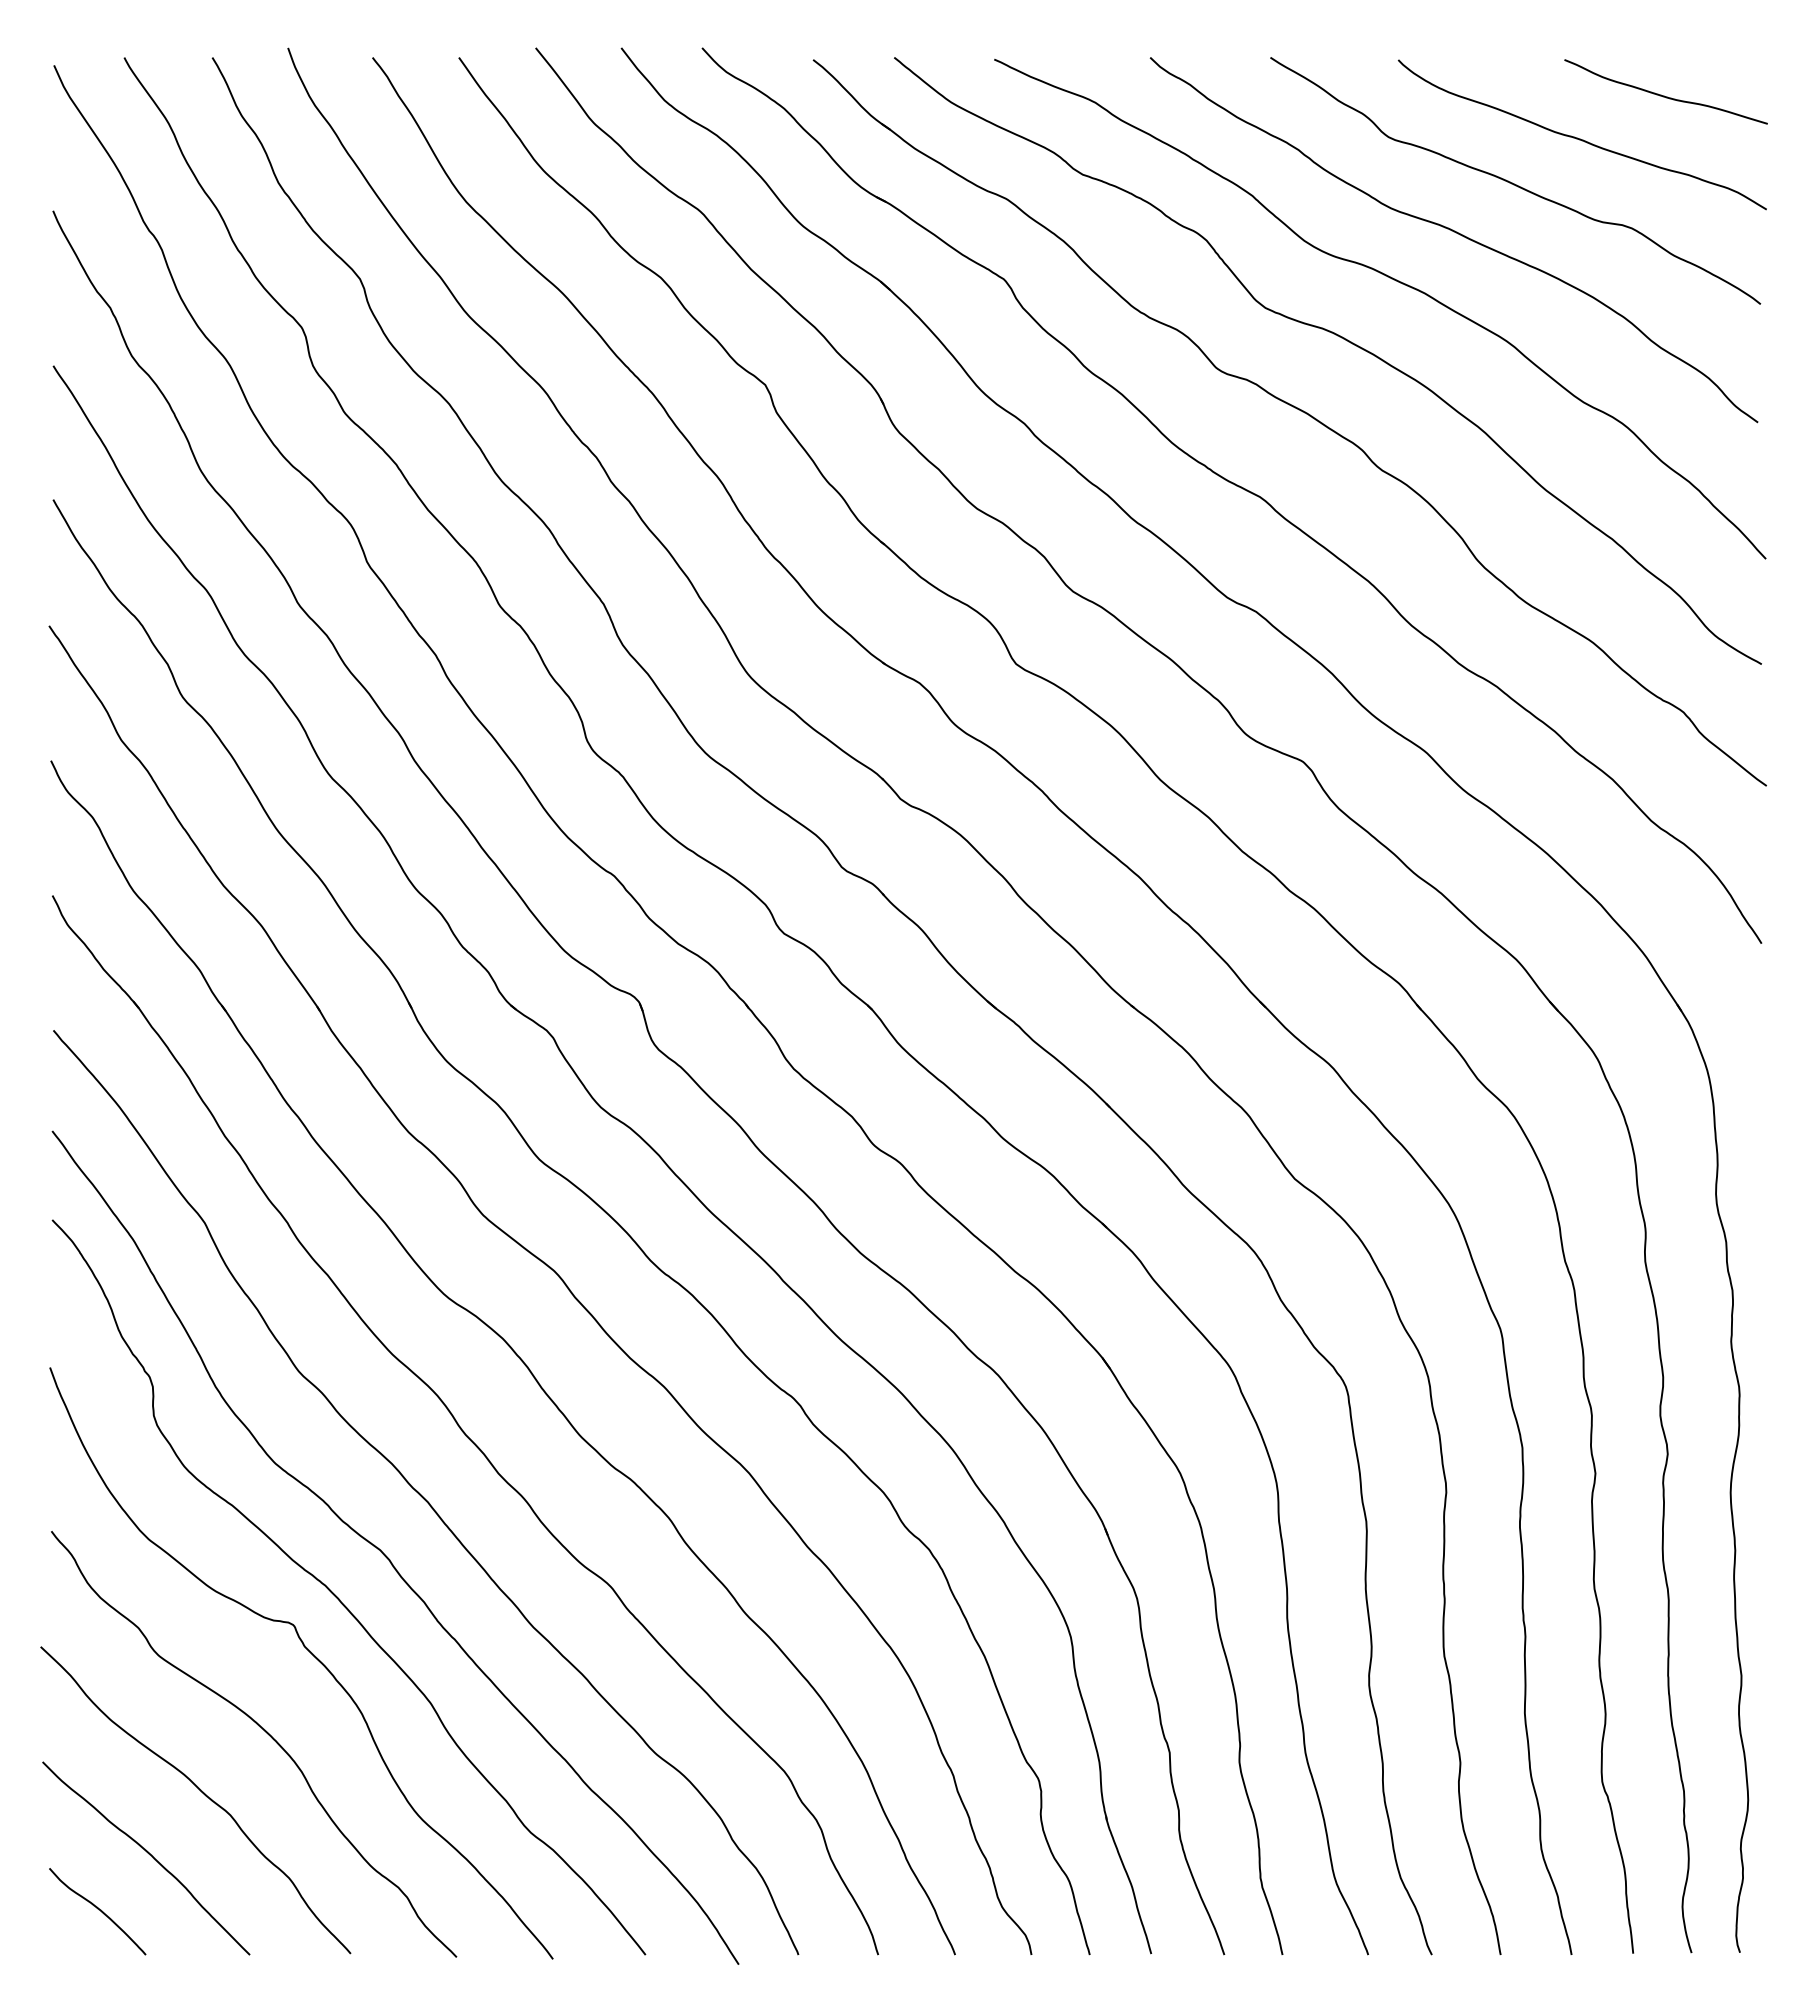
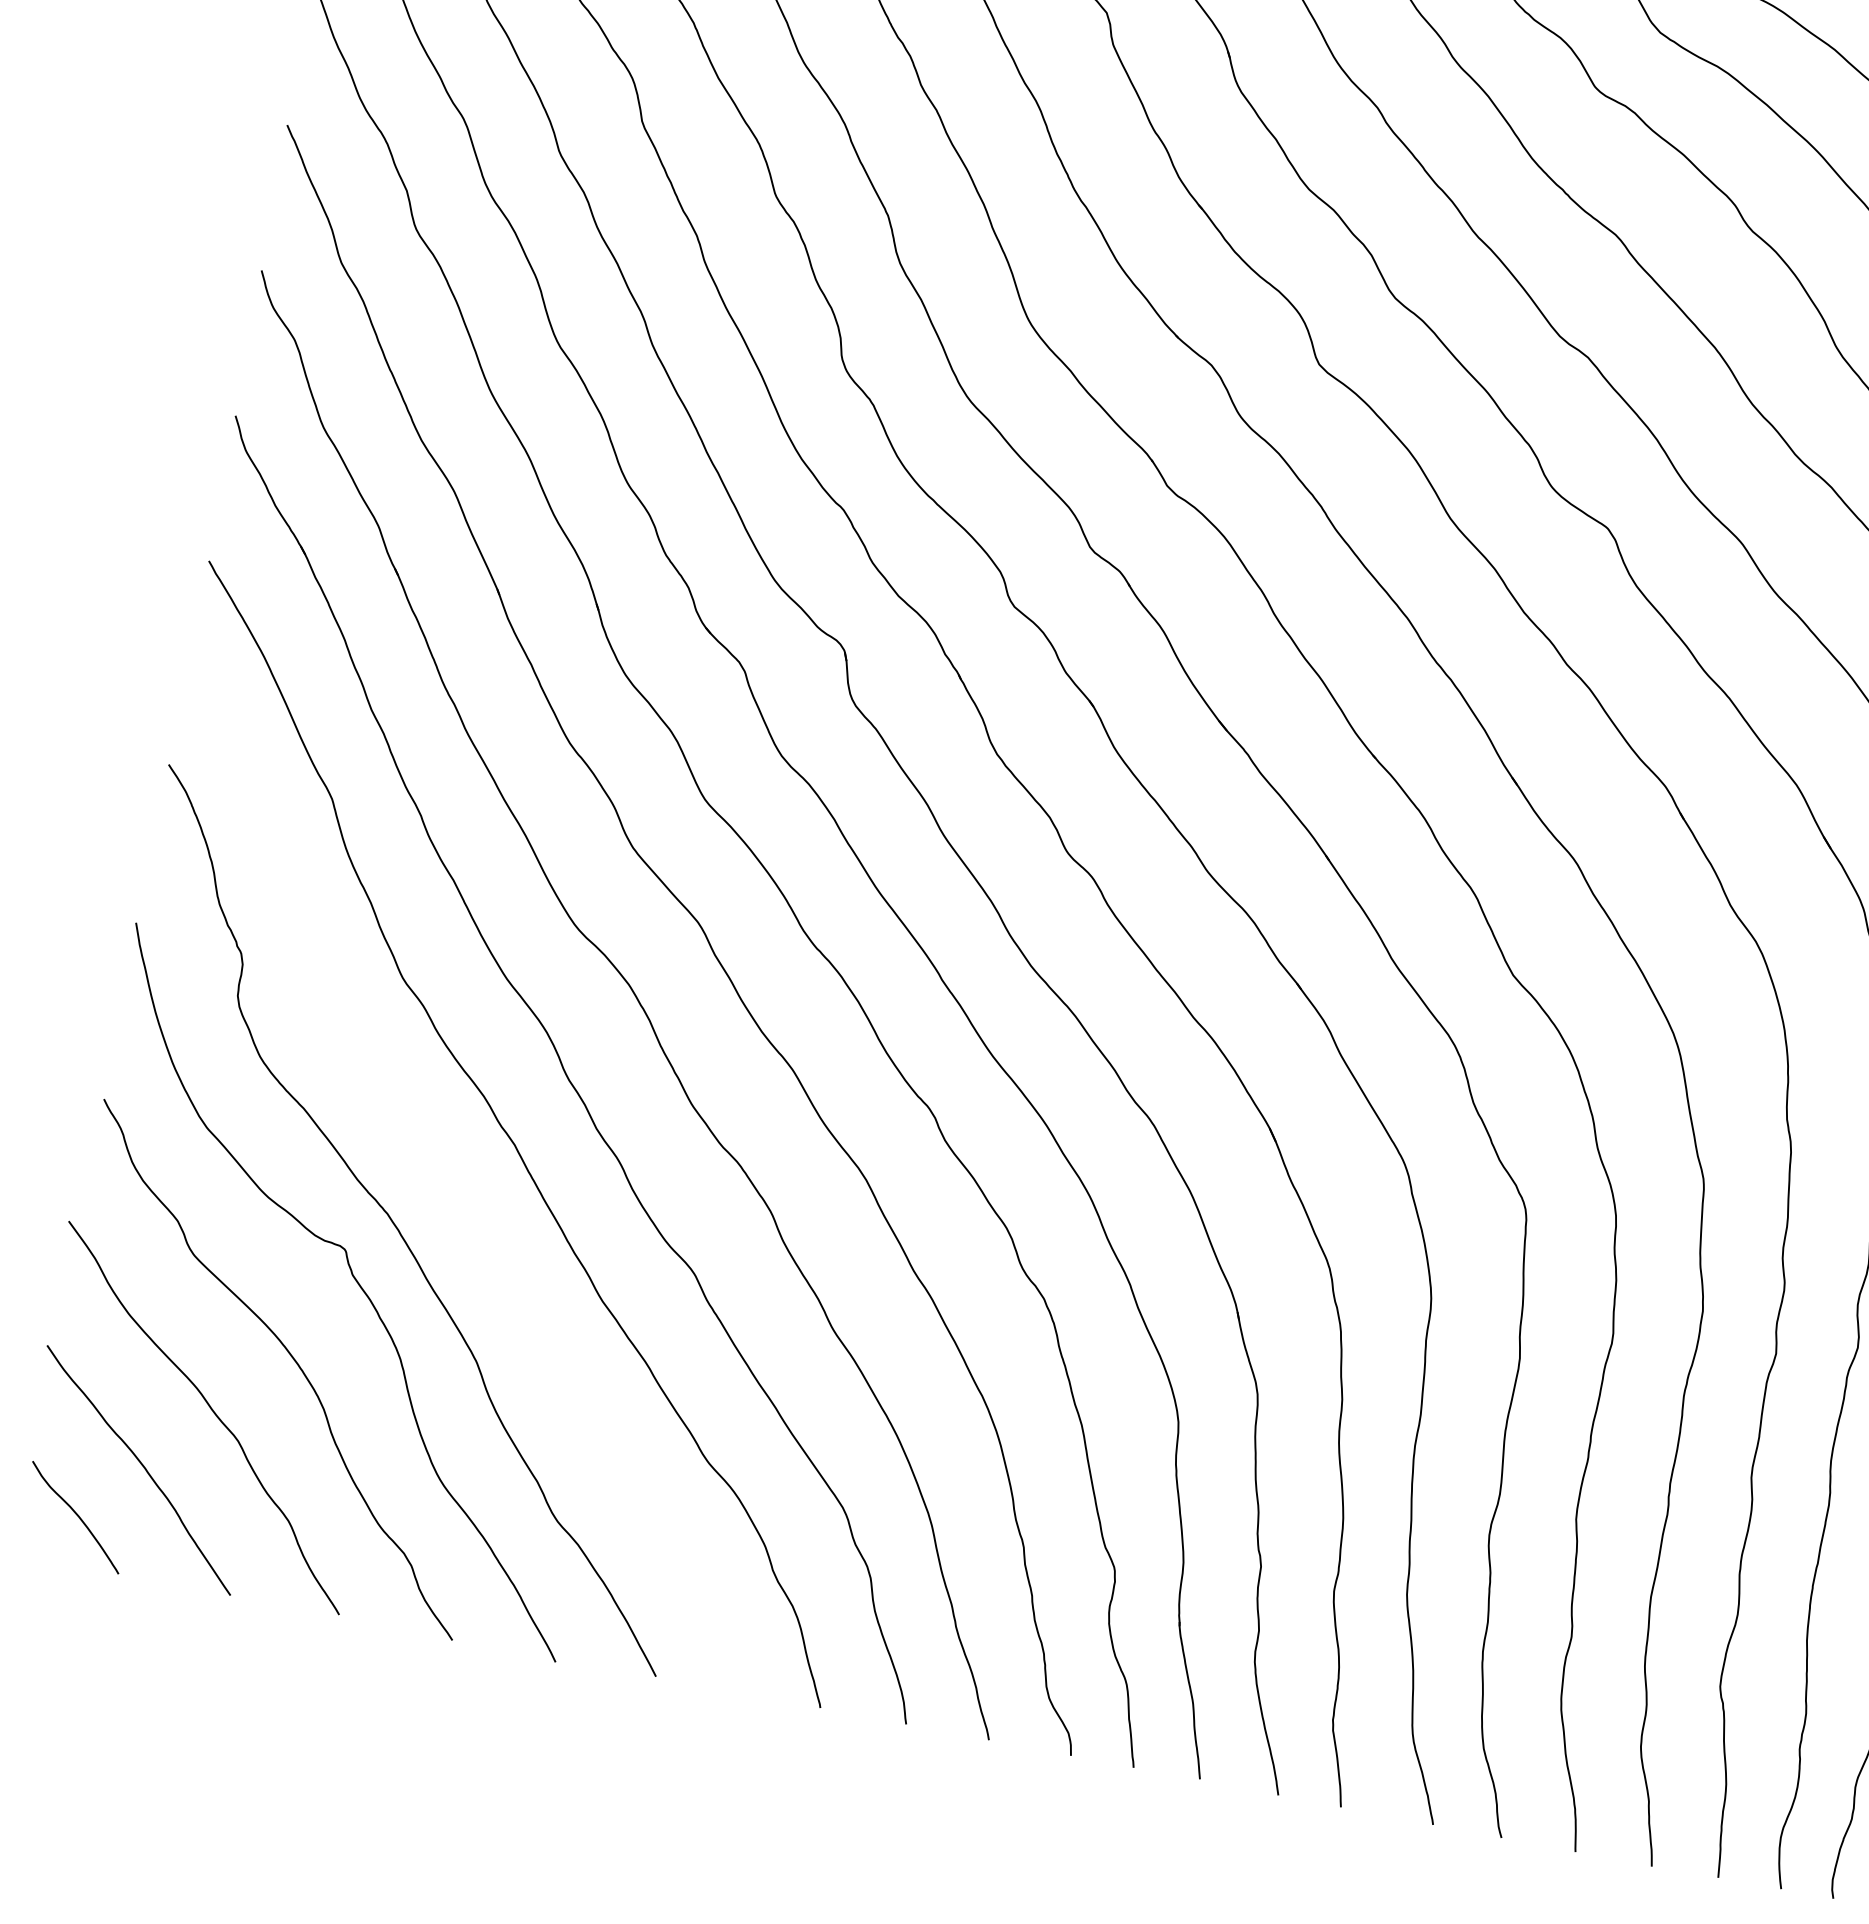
curve: (386, 1555) -> (459, 1193), removed

